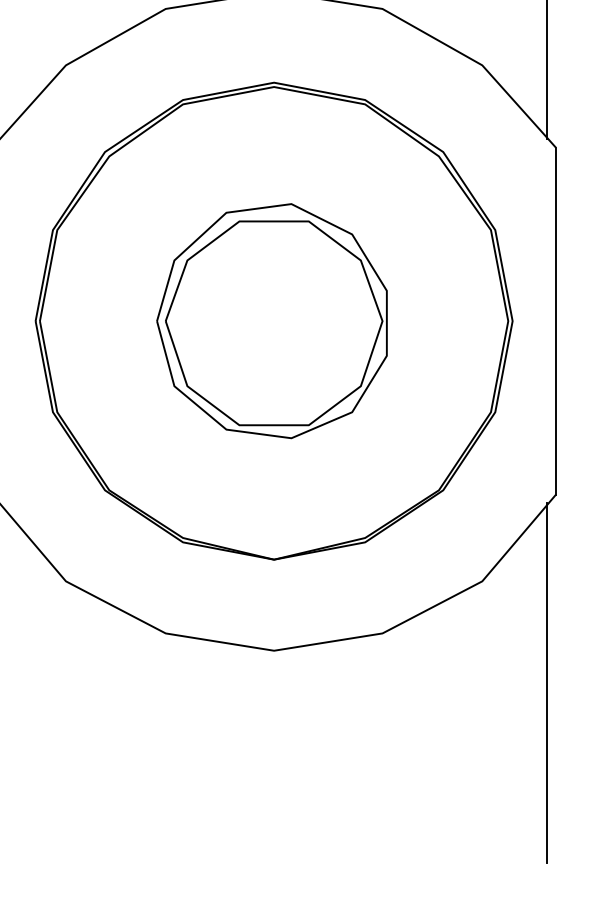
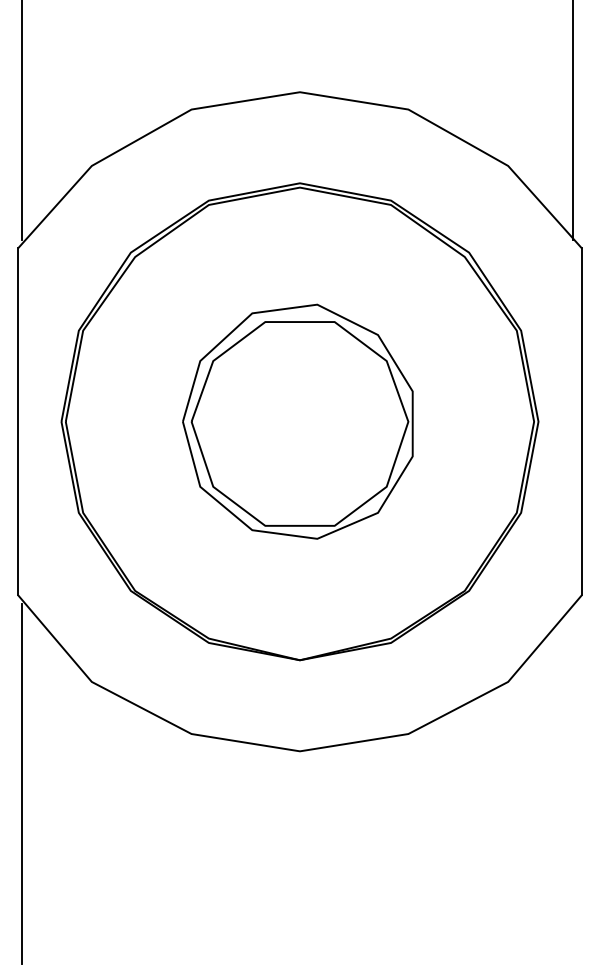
line: (547, 682) -> (573, 783), removed

